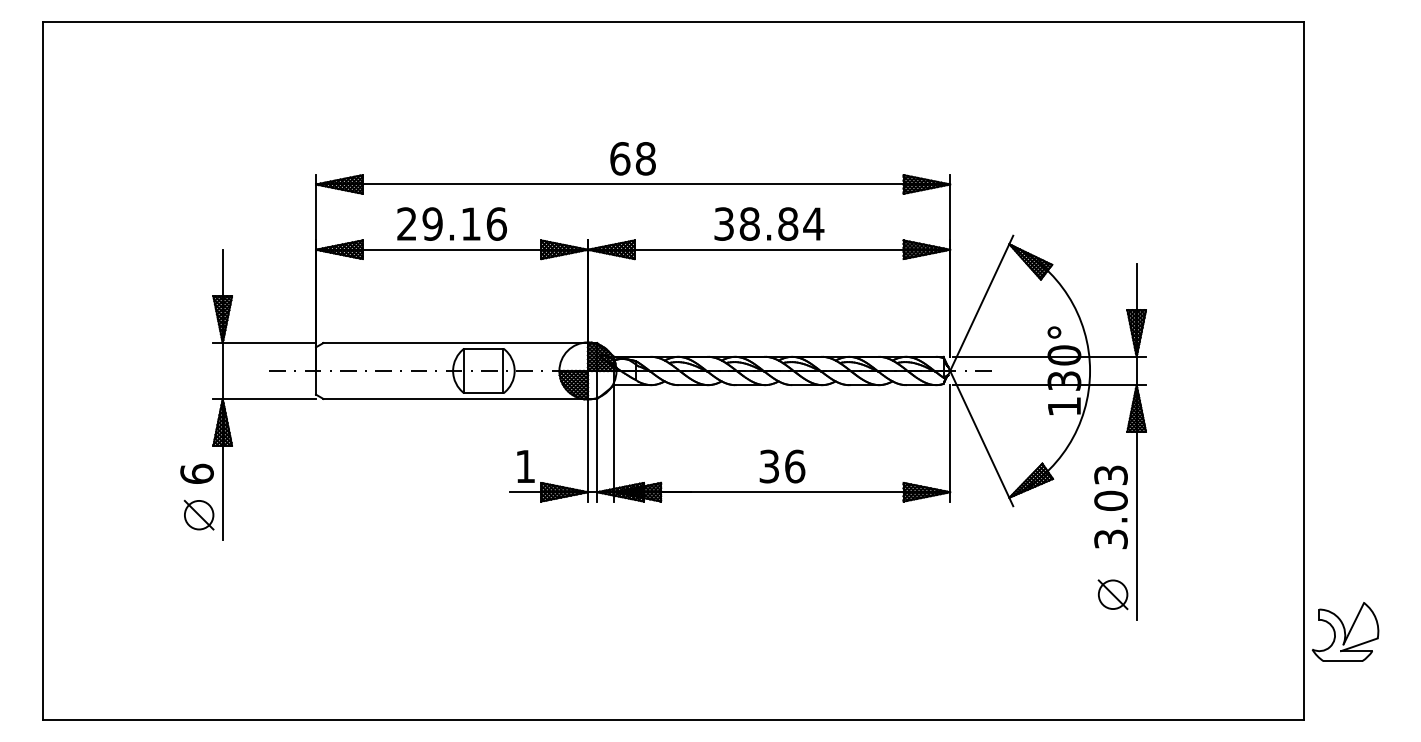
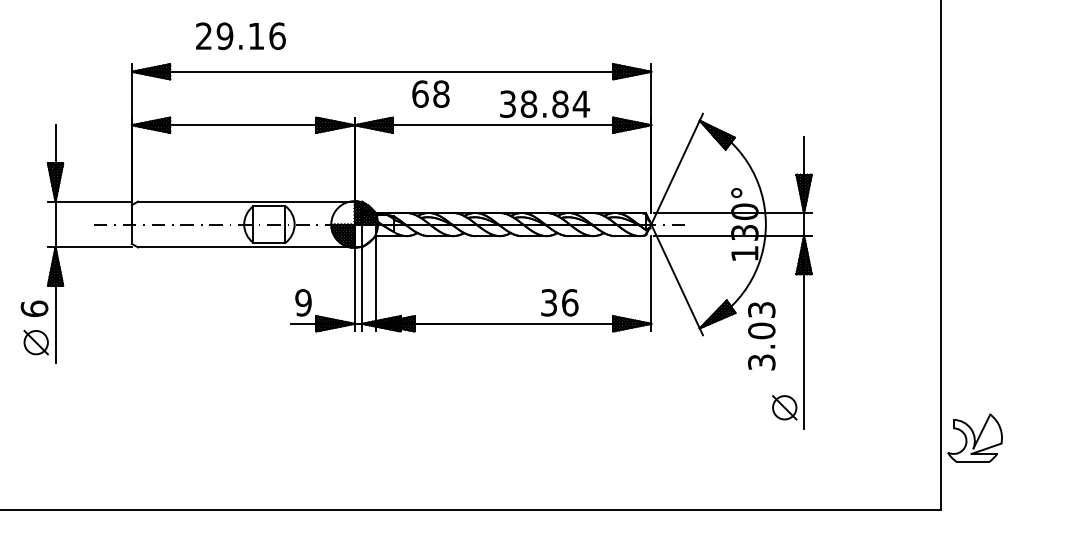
text: (632, 158) -> (430, 93), moved
text: (451, 223) -> (240, 35), moved
text: (769, 223) -> (545, 103), moved
text: (525, 466) -> (303, 302), 1 -> 9
text: (782, 466) -> (559, 302), moved
text: (1110, 507) -> (761, 336), moved

